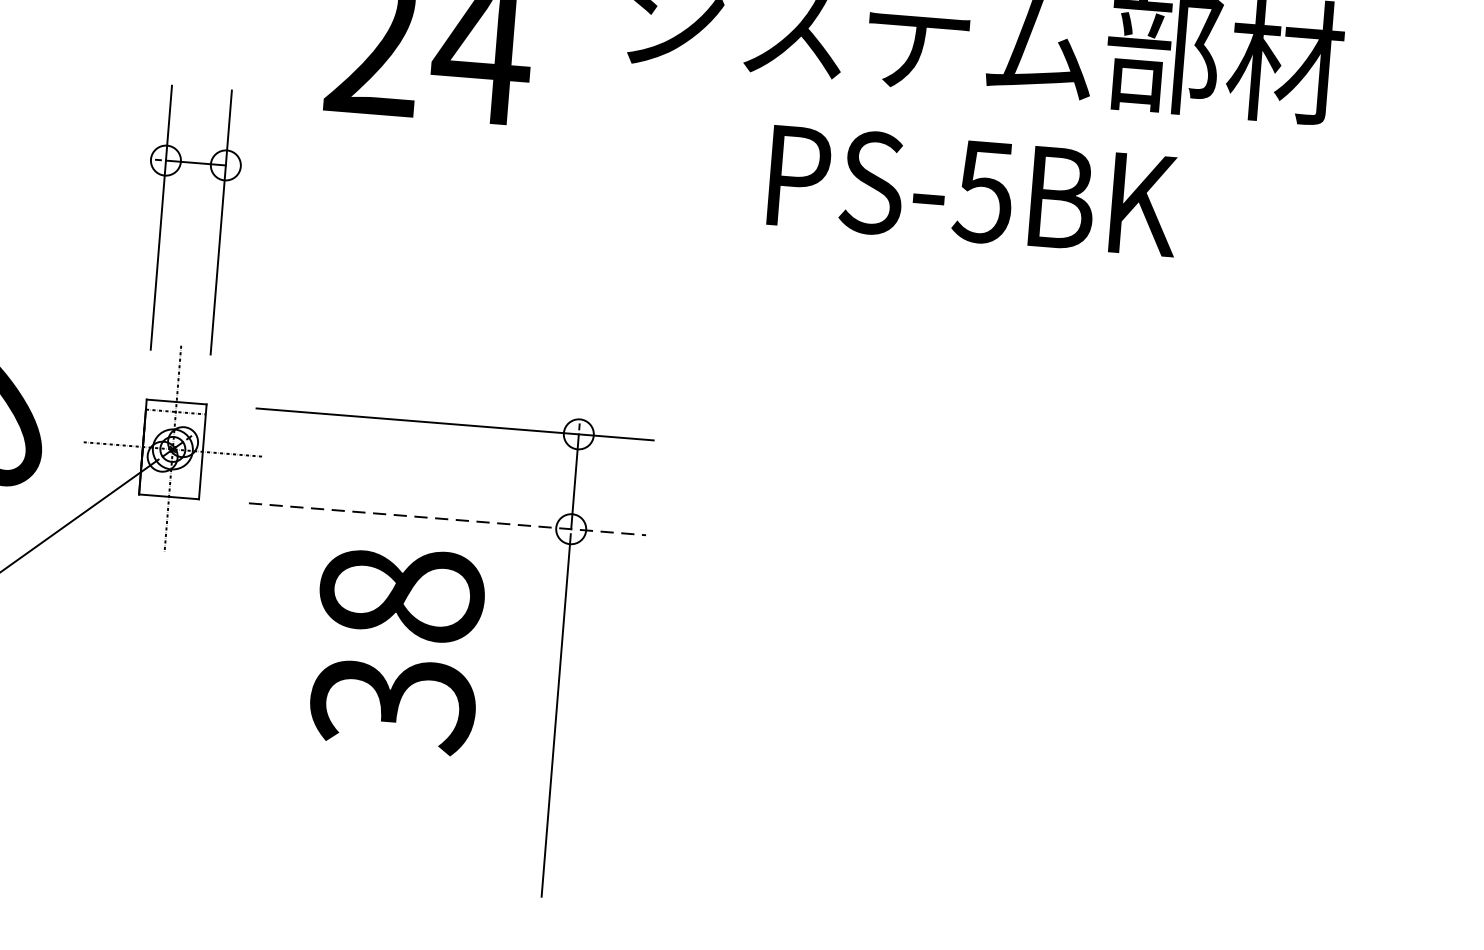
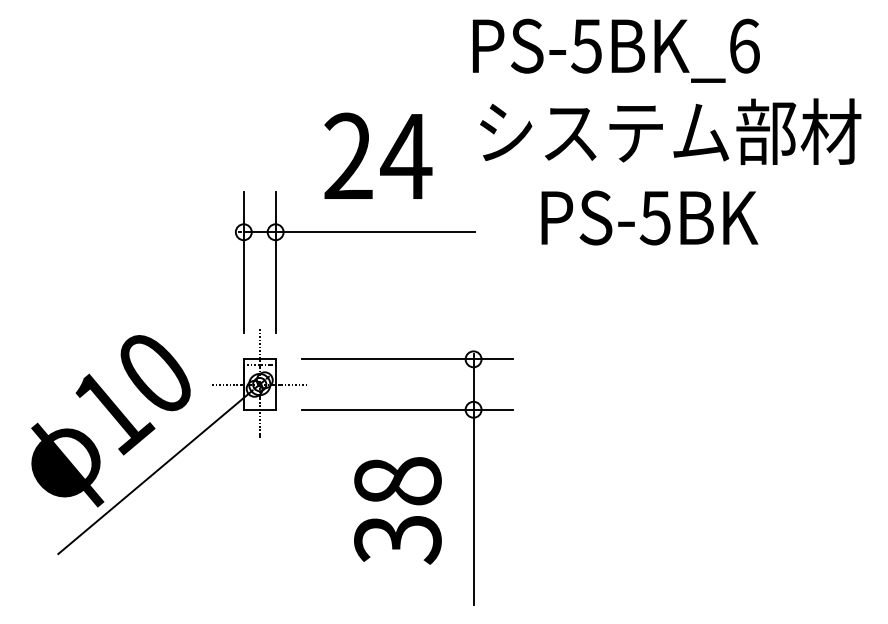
line: (415, 181) -> (376, 232), added
text: (973, 190) -> (649, 217), moved
line: (446, 518) -> (407, 409), dashed -> solid
text: (396, 649) -> (397, 510), moved

